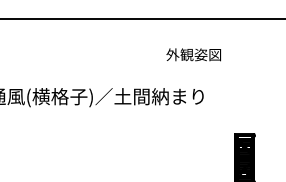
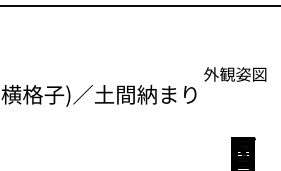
text: (193, 54) -> (234, 74), moved

